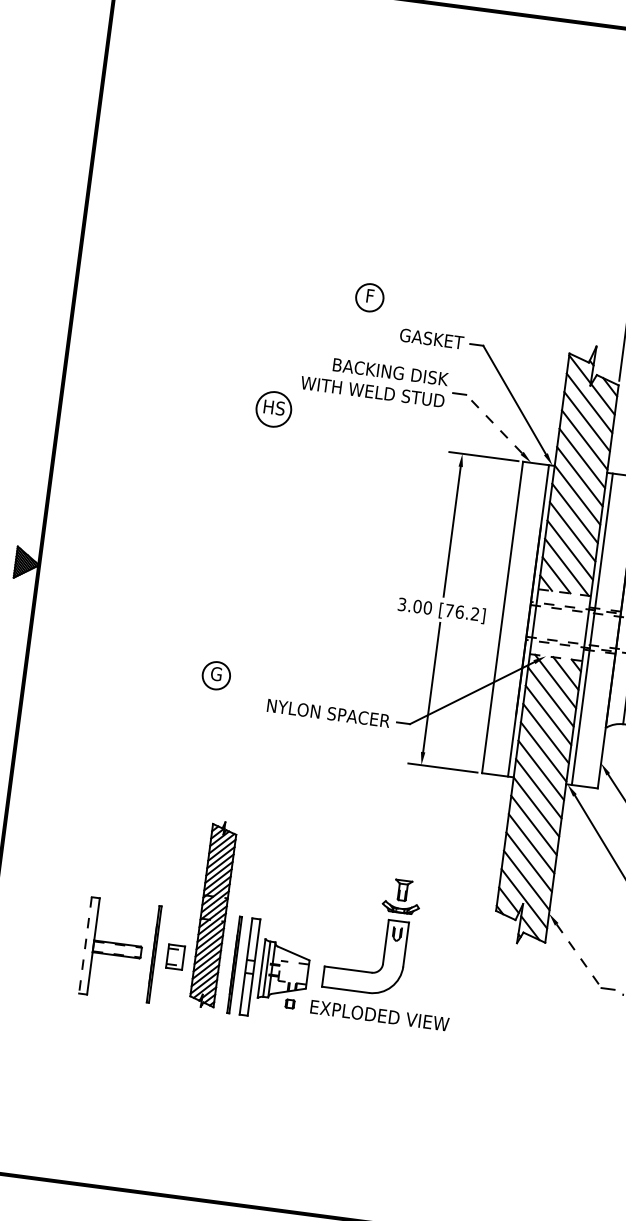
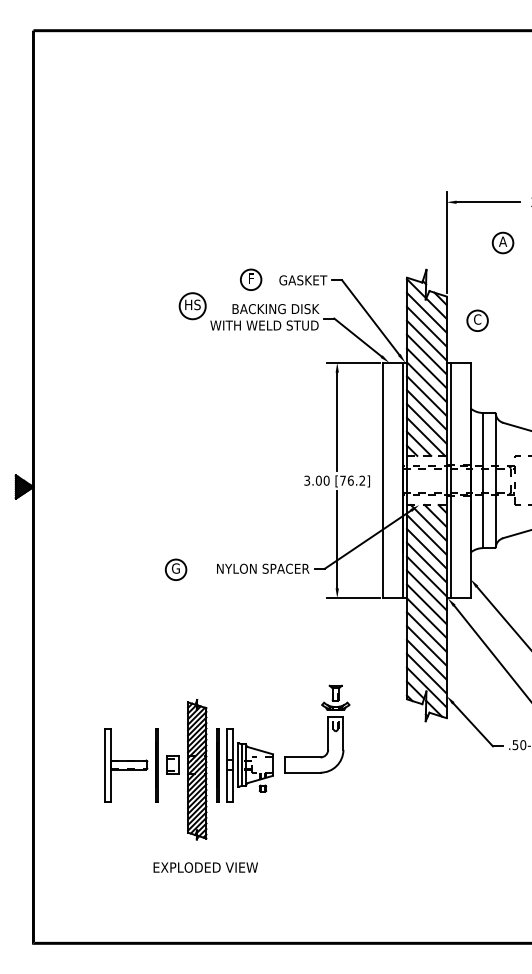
part: (370, 297) -> (251, 279), moved
part: (273, 409) -> (192, 306), moved
line: (493, 423) -> (357, 337), dashed -> solid
part: (215, 675) -> (175, 569), moved
part: (213, 914) -> (197, 769), moved
line: (85, 945) -> (105, 765), dashed -> solid
line: (579, 957) -> (473, 725), dashed -> solid
text: (379, 1015) -> (205, 867), moved

